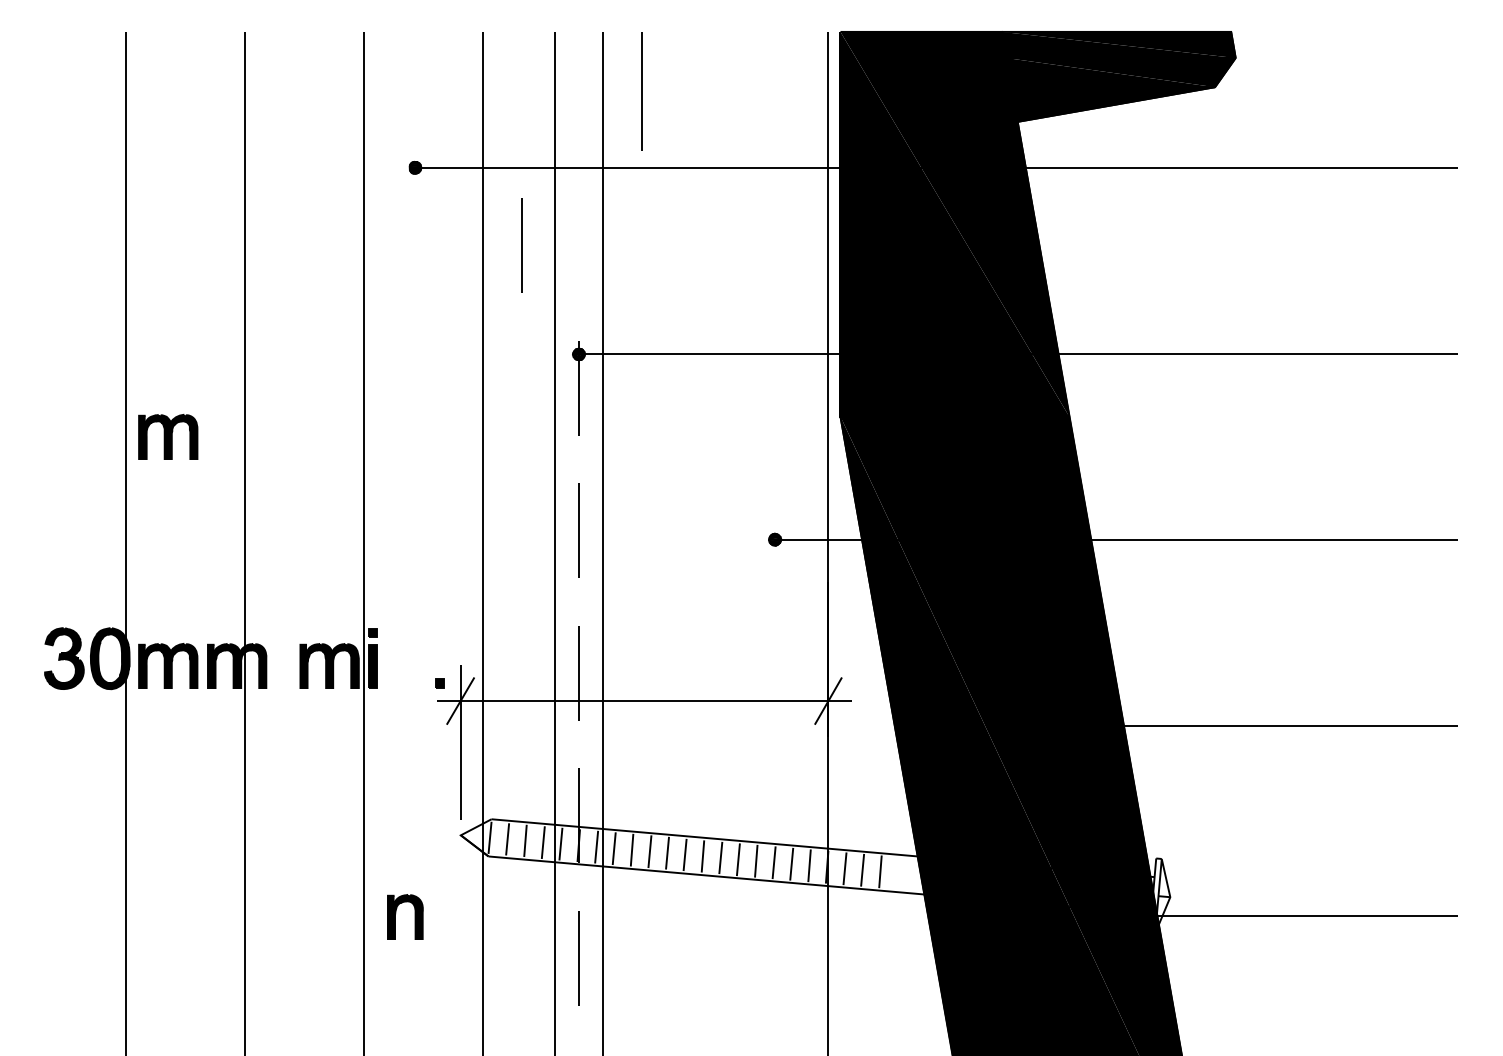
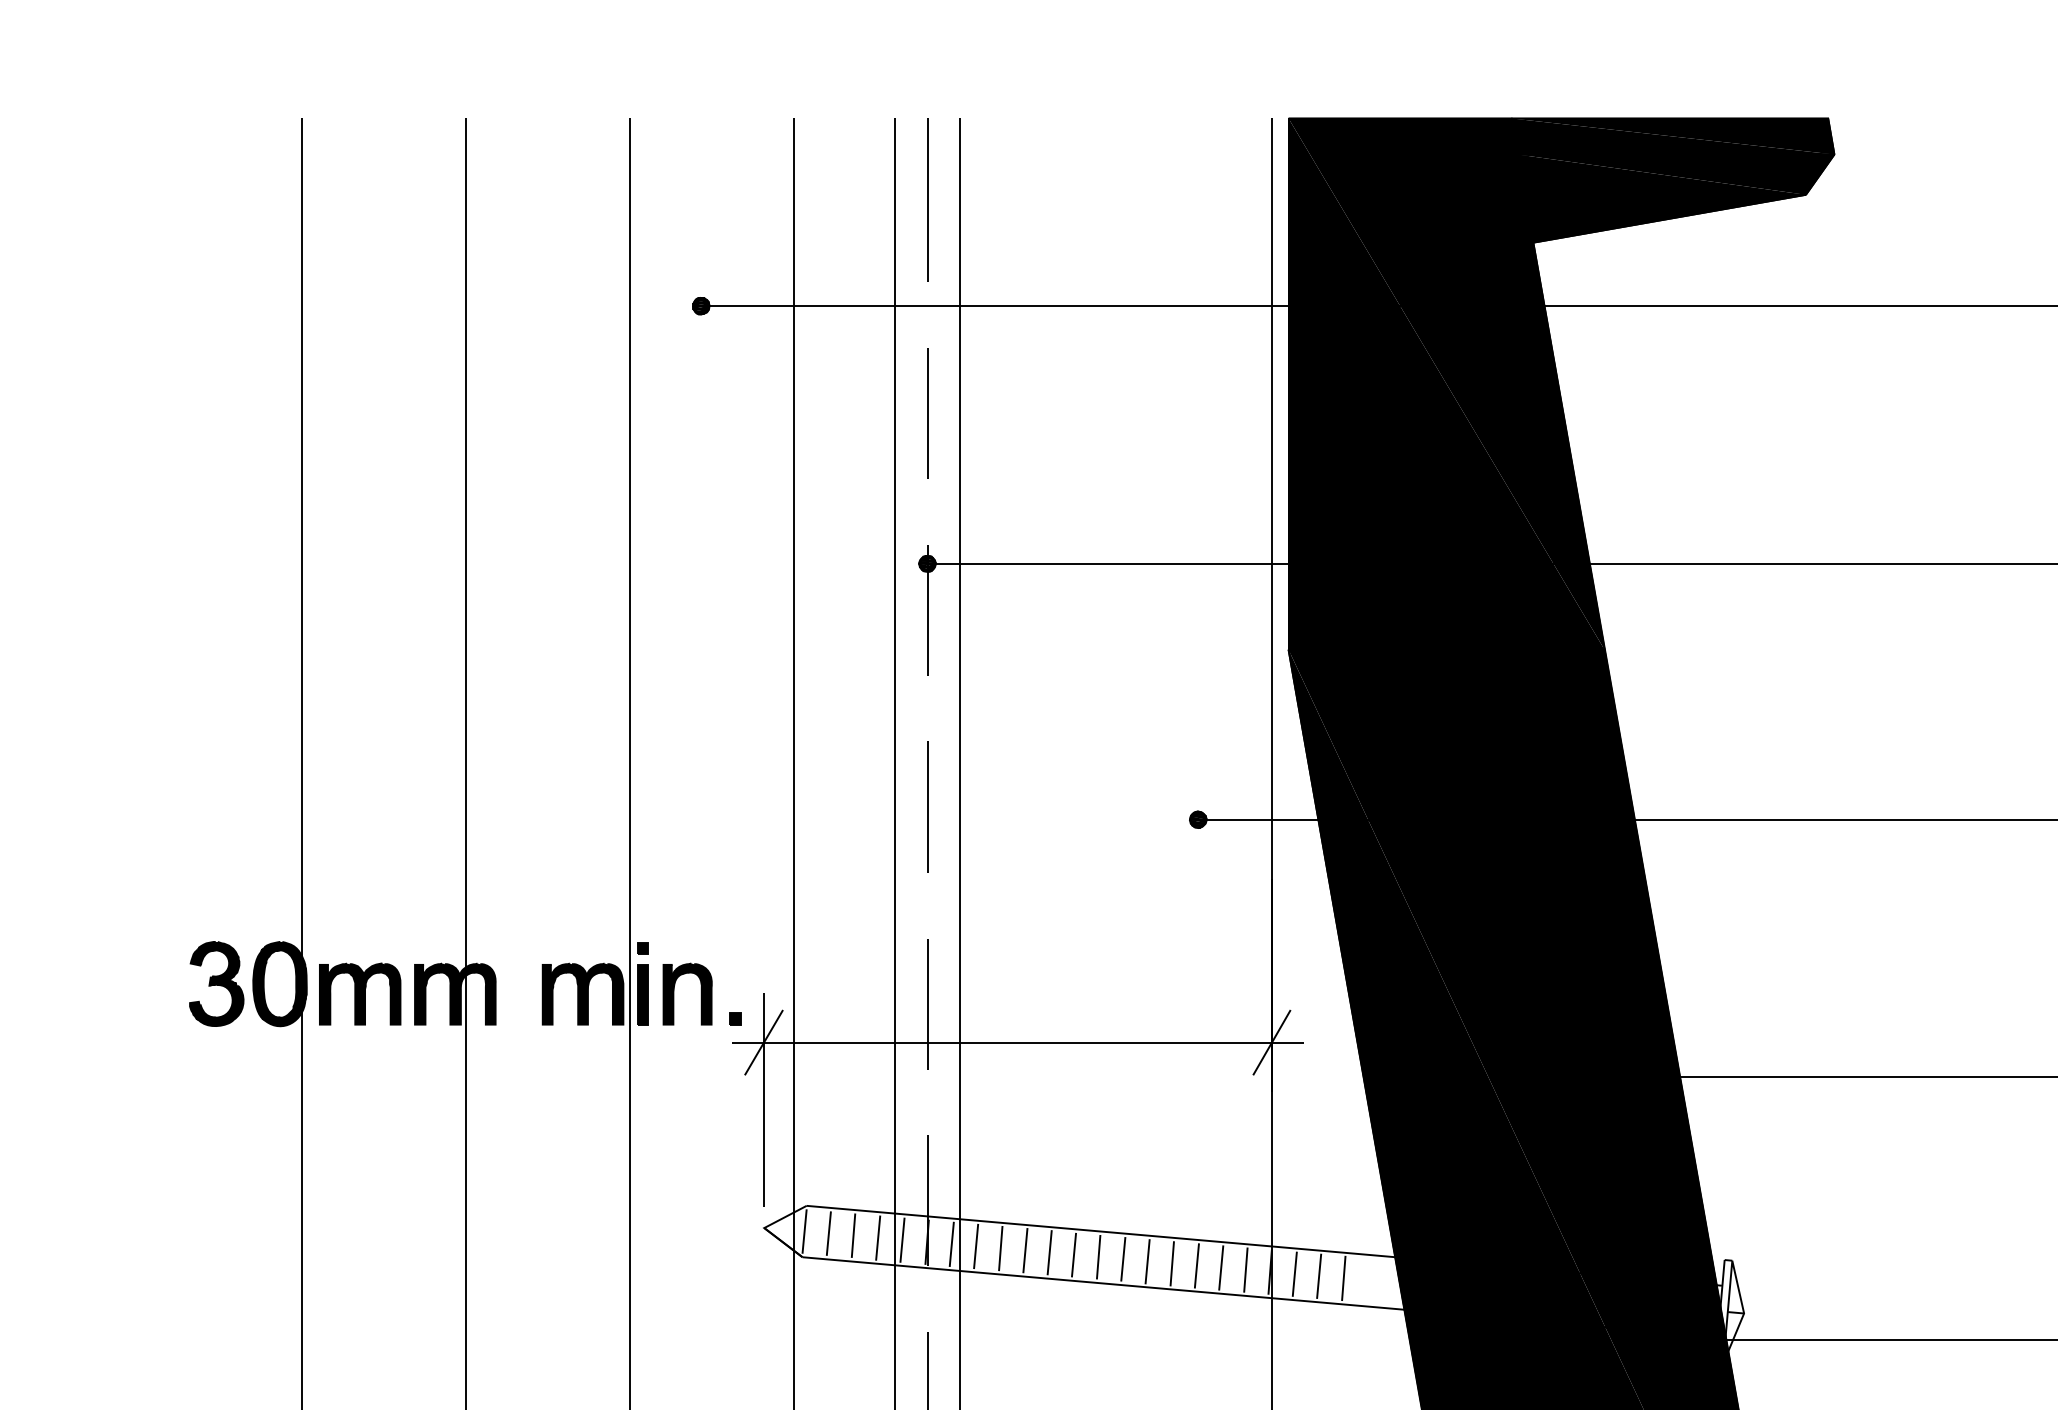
line: (641, 91) -> (926, 200), moved
line: (521, 245) -> (926, 413), moved
part: (168, 436) -> (360, 677), removed
part: (414, 916) -> (700, 993), moved

